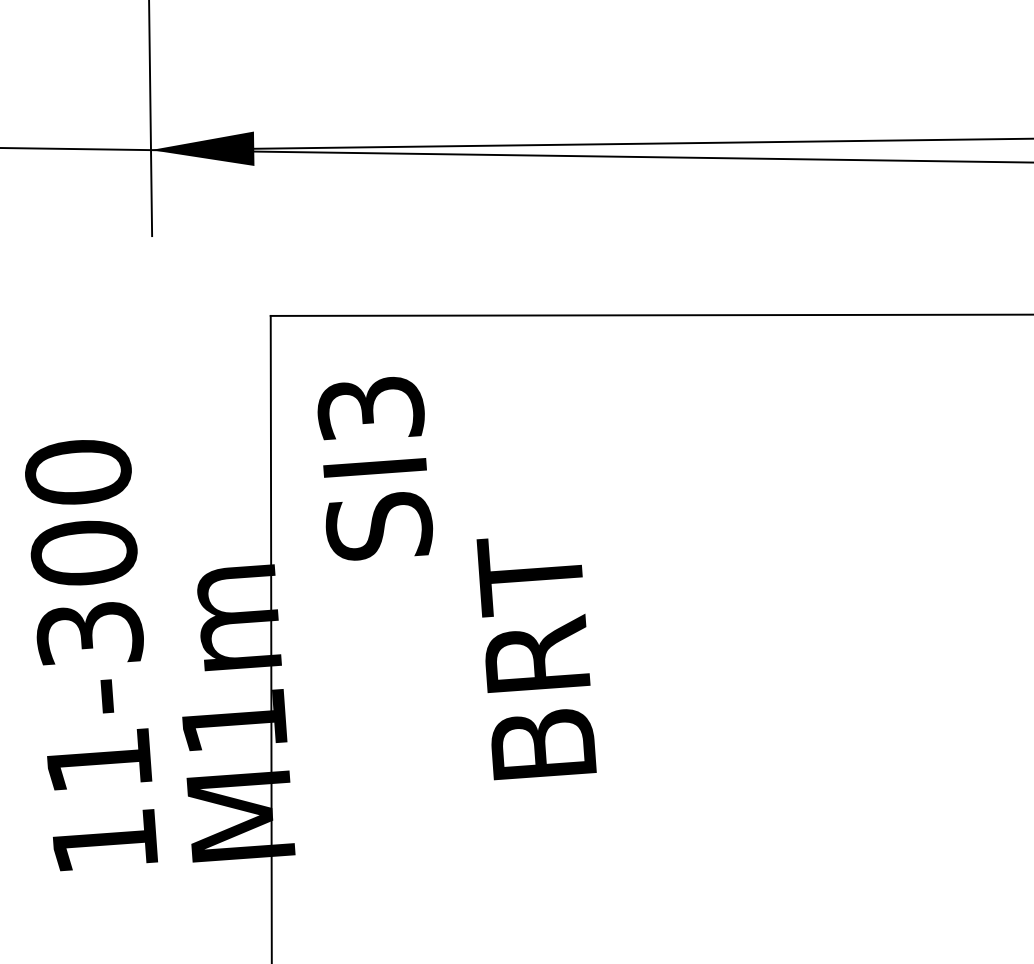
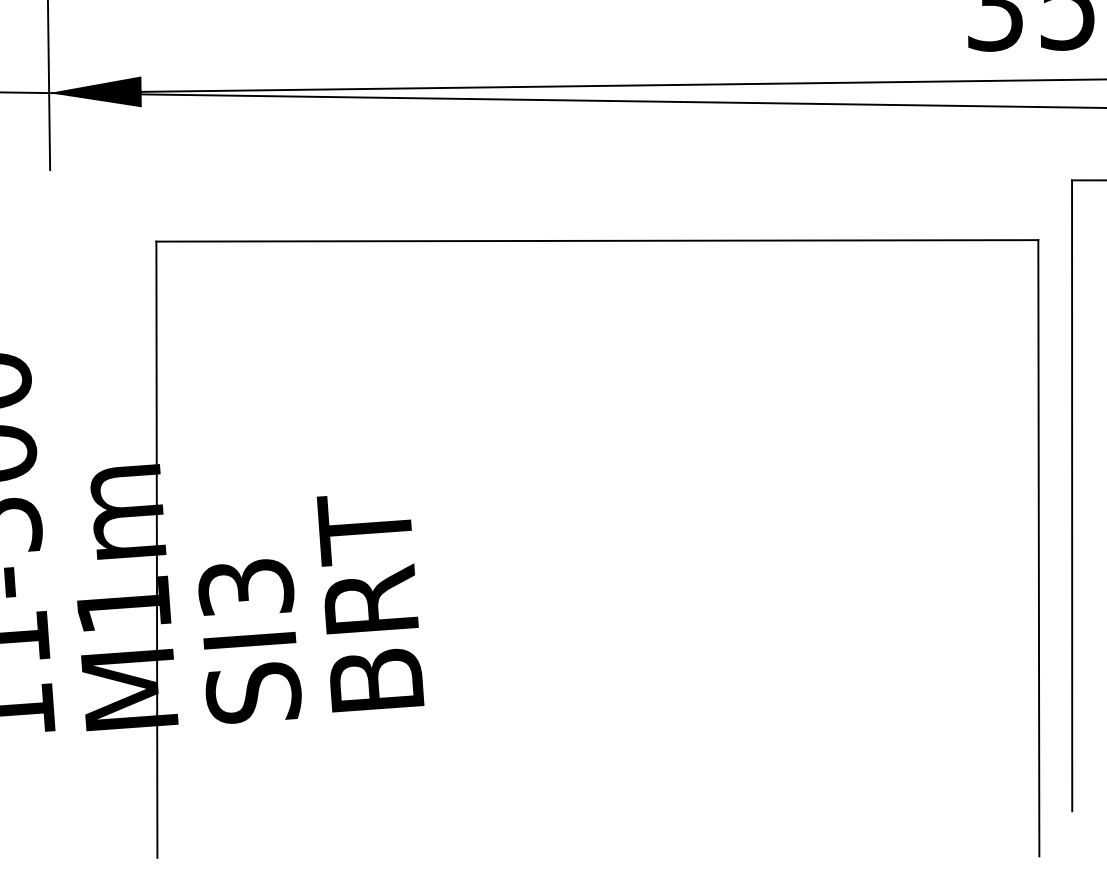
text: (374, 468) -> (249, 641), moved
text: (536, 659) -> (370, 604), moved

